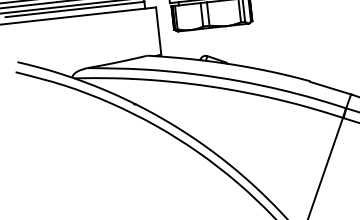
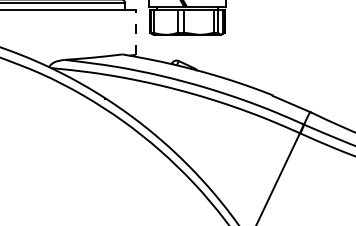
line: (158, 30) -> (135, 31), solid -> dashed

